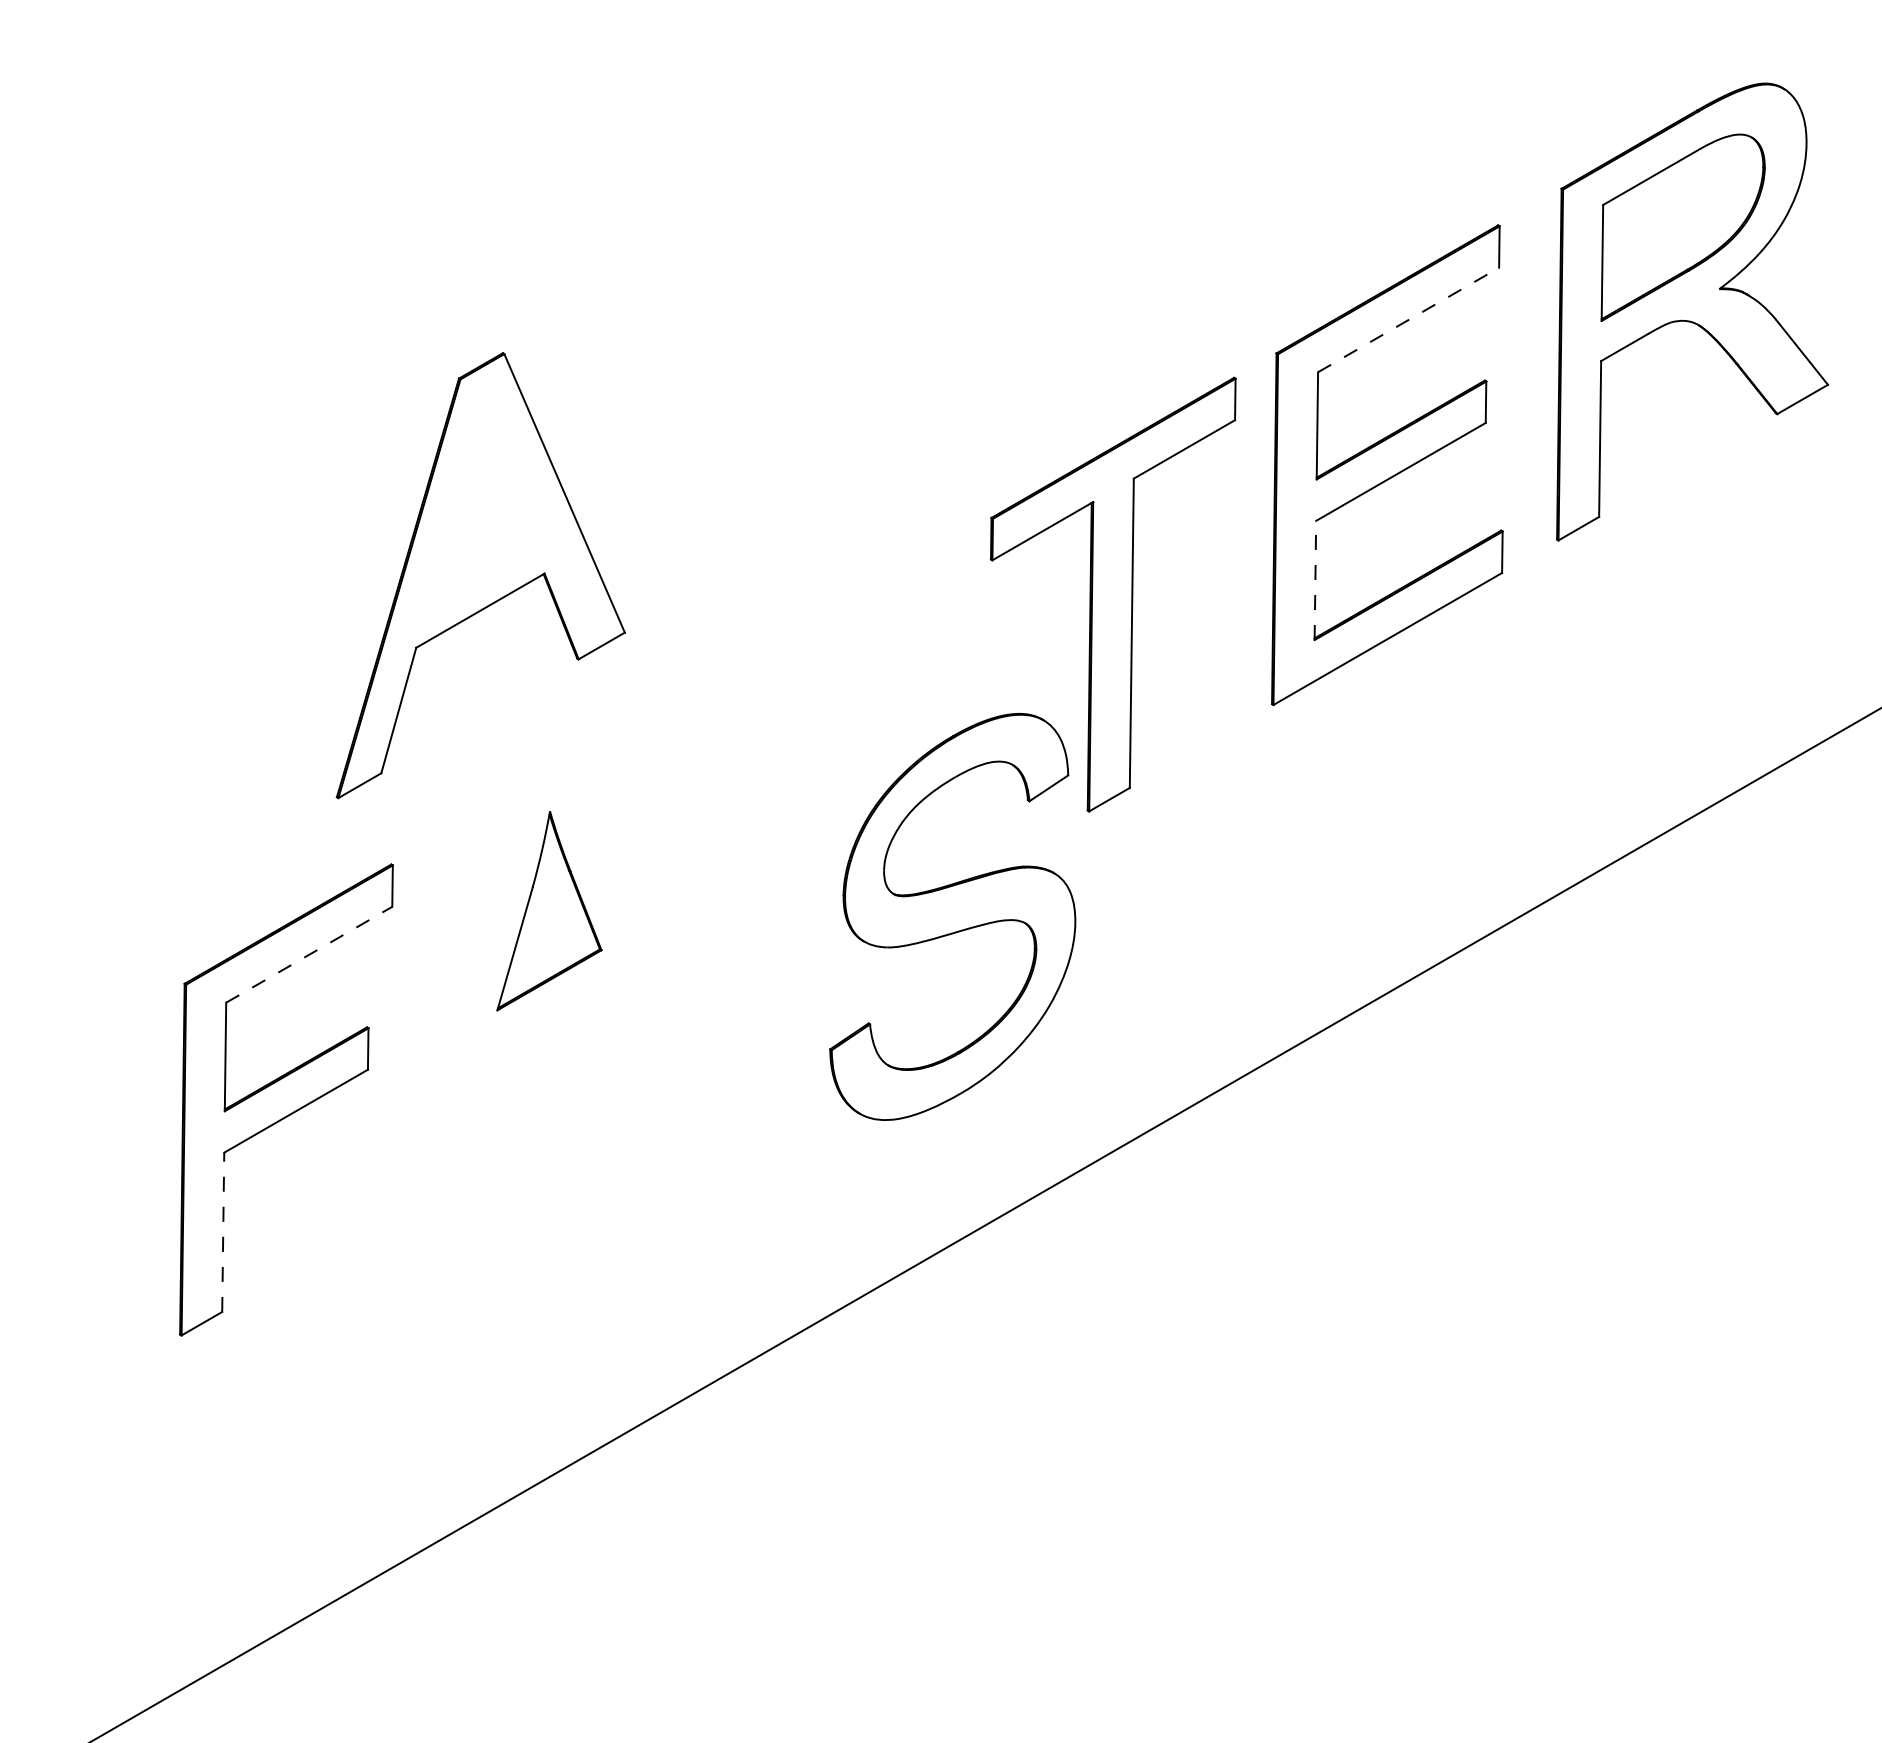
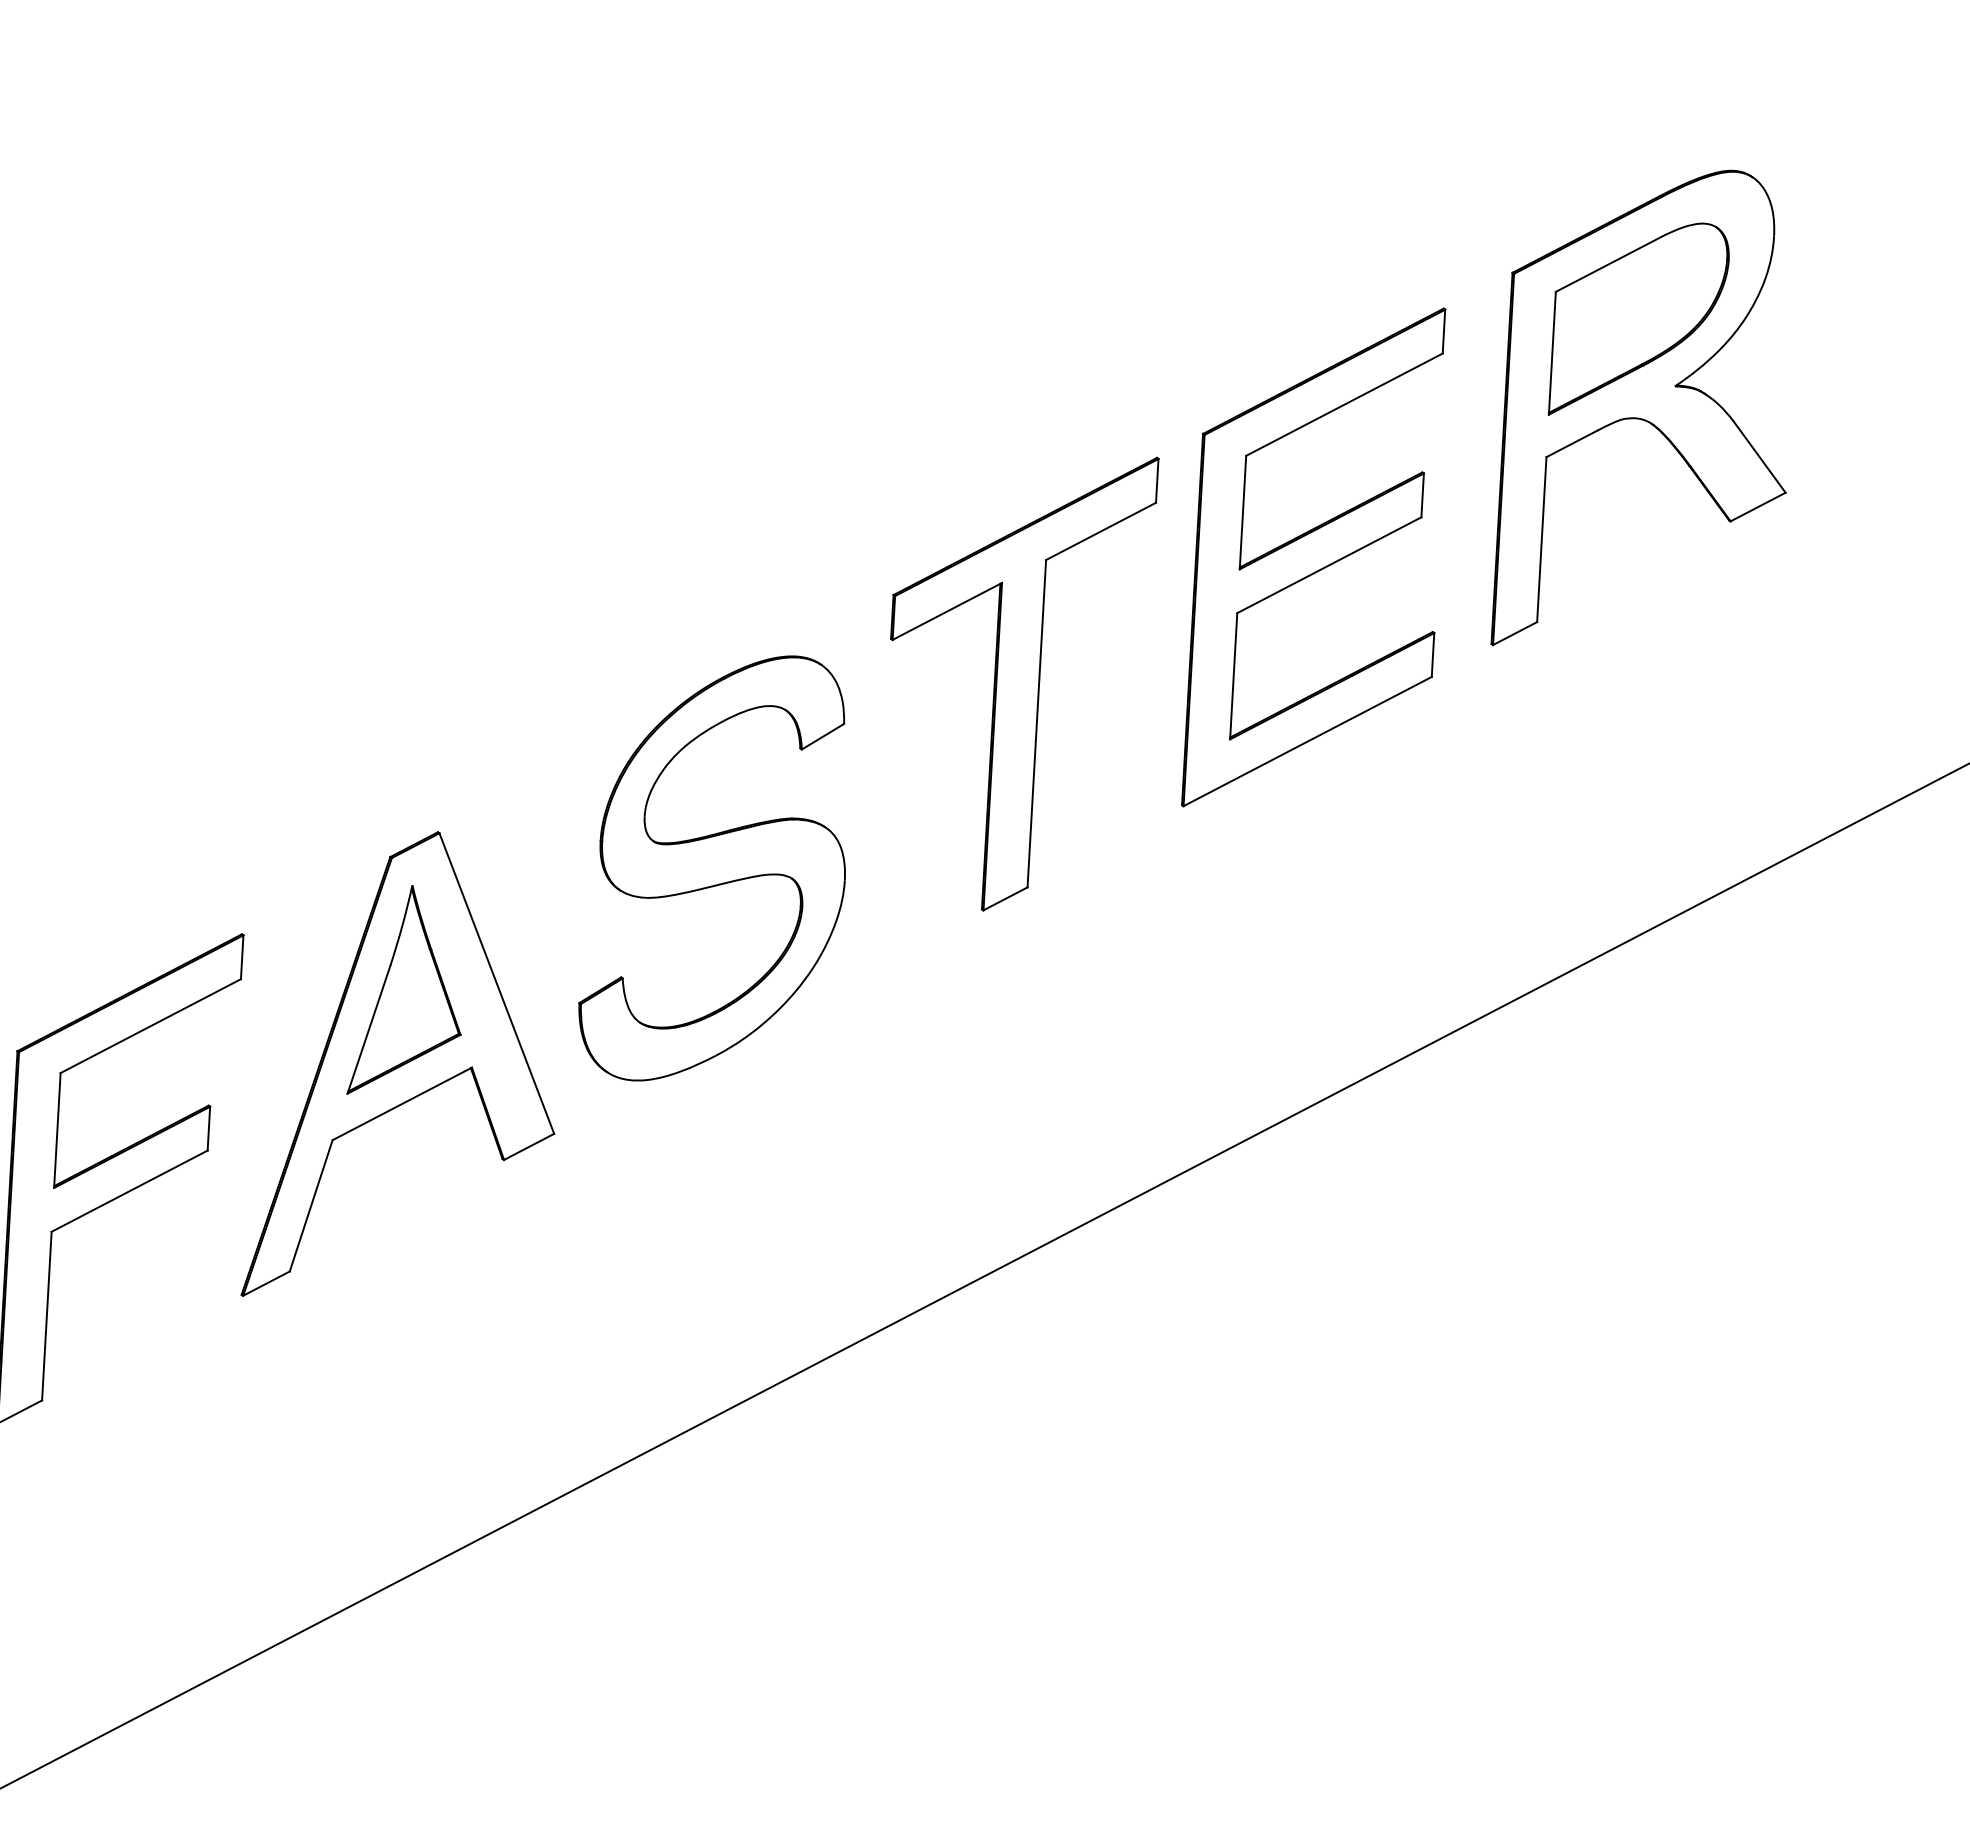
line: (1408, 319) -> (1344, 404), dashed -> solid
part: (480, 575) -> (403, 1066), moved
line: (1315, 580) -> (1233, 676), dashed -> solid
part: (952, 916) -> (715, 867), moved
line: (309, 954) -> (151, 1025), dashed -> solid
line: (223, 1232) -> (47, 1316), dashed -> solid

